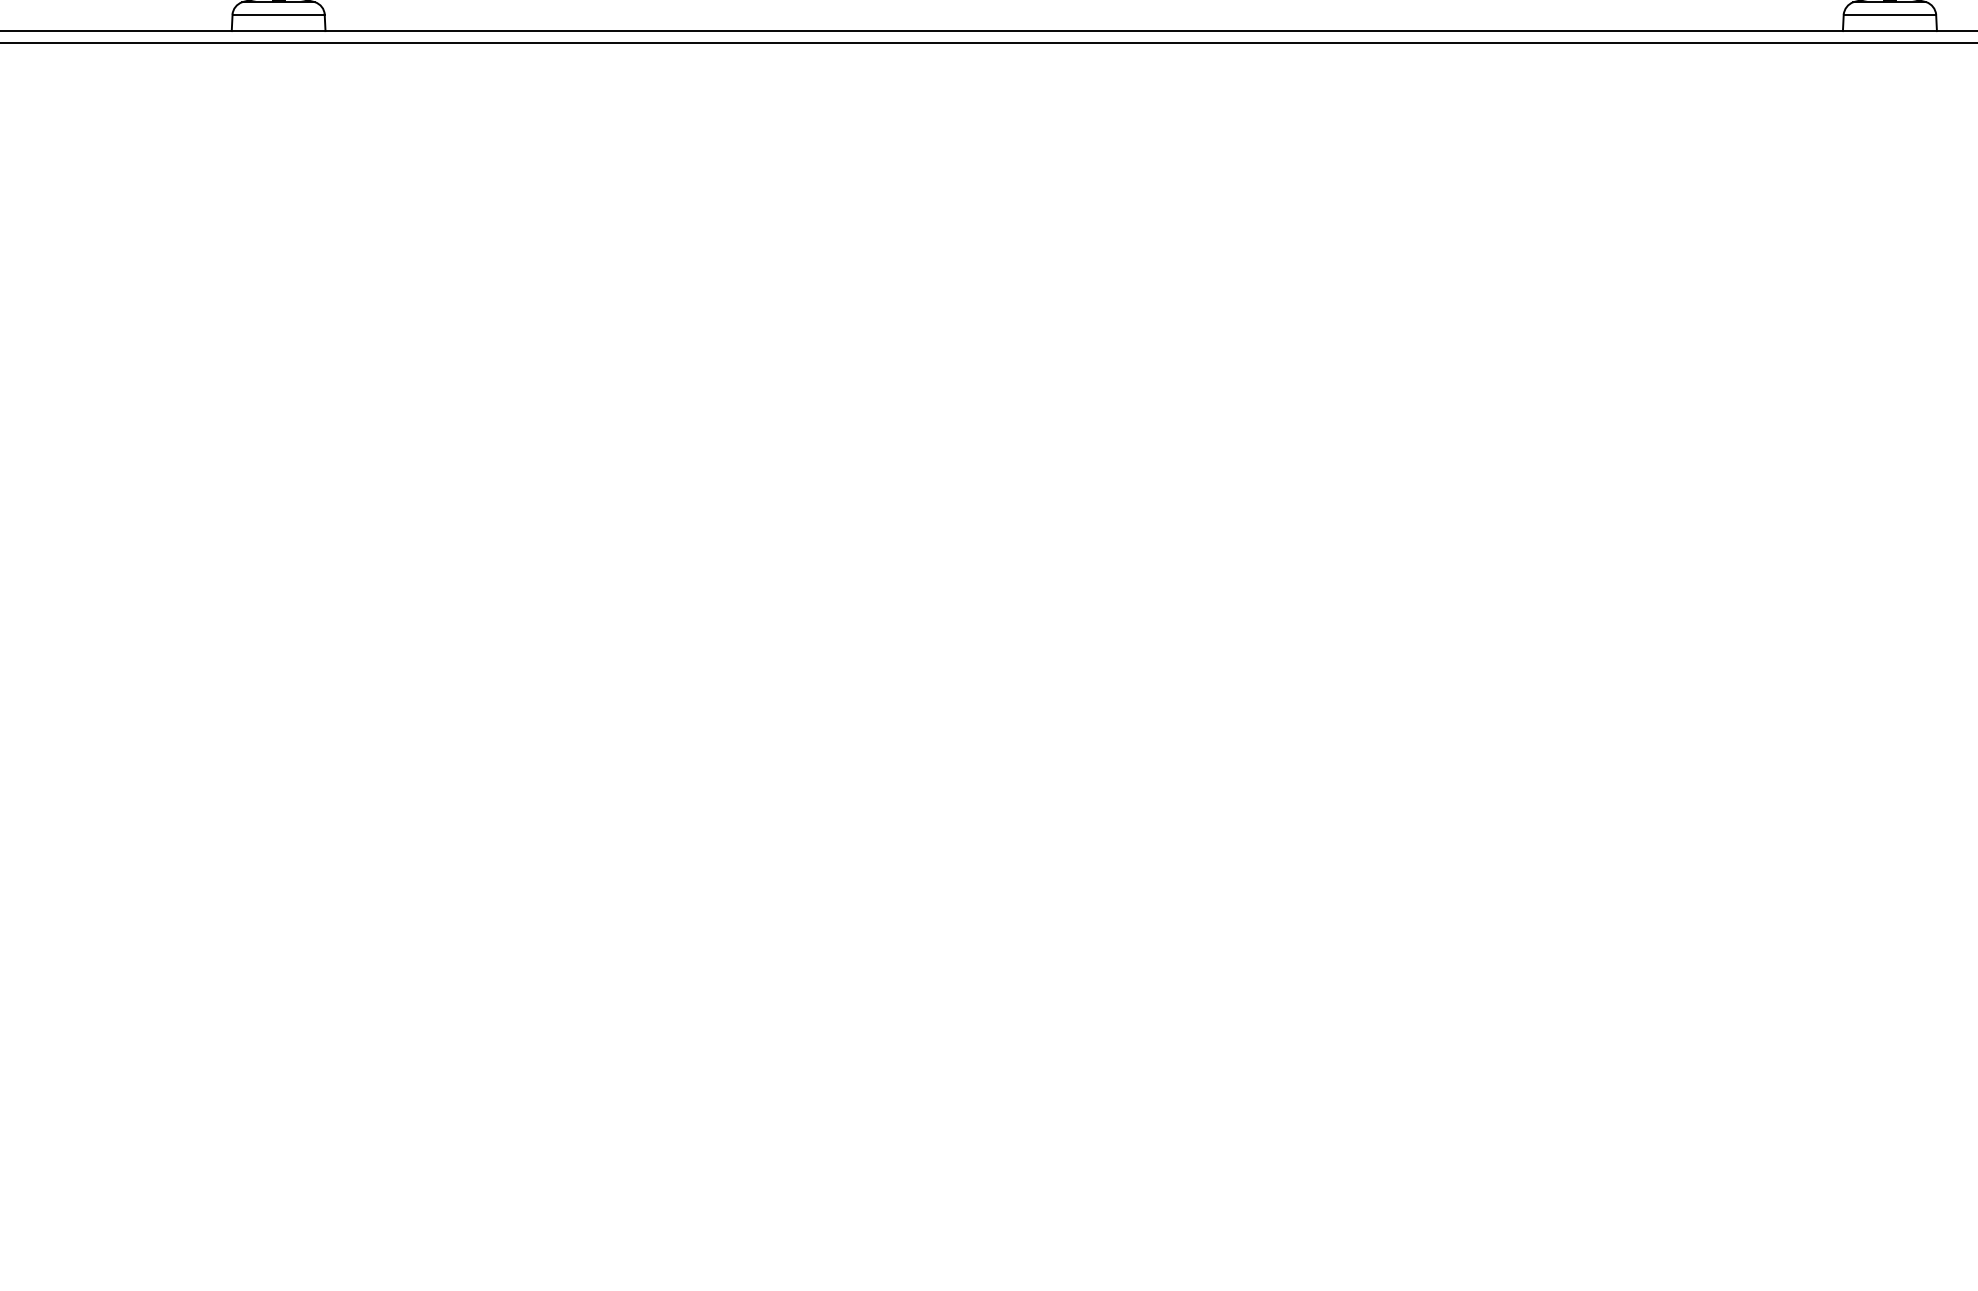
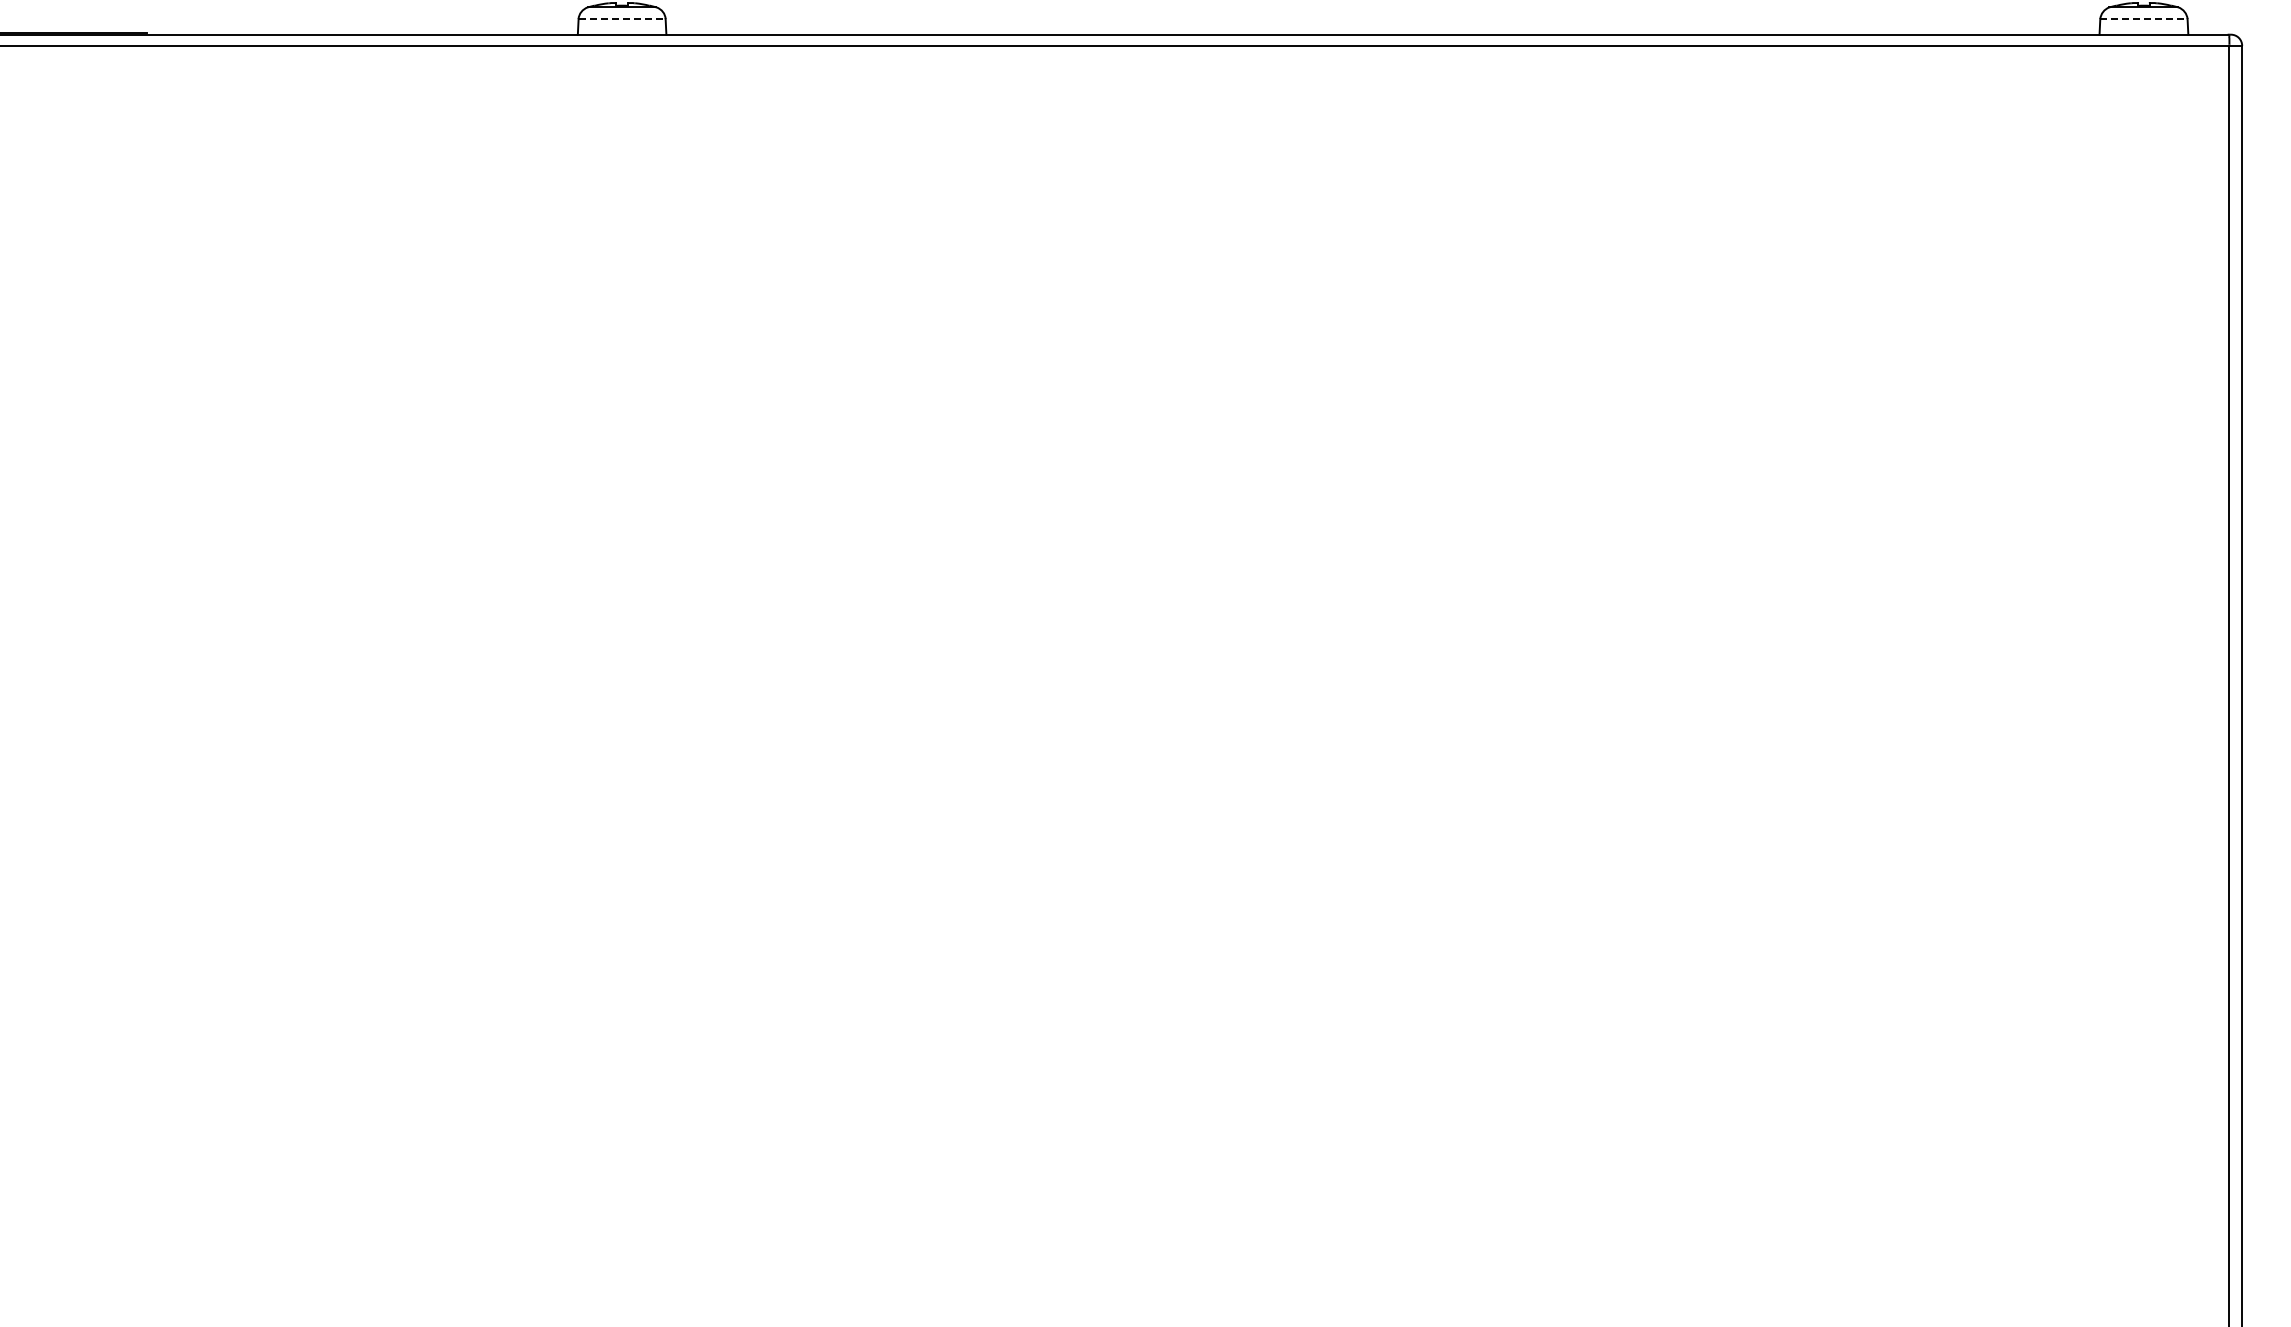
line: (279, 15) -> (622, 19), solid -> dashed
line: (1889, 15) -> (2143, 19), solid -> dashed

